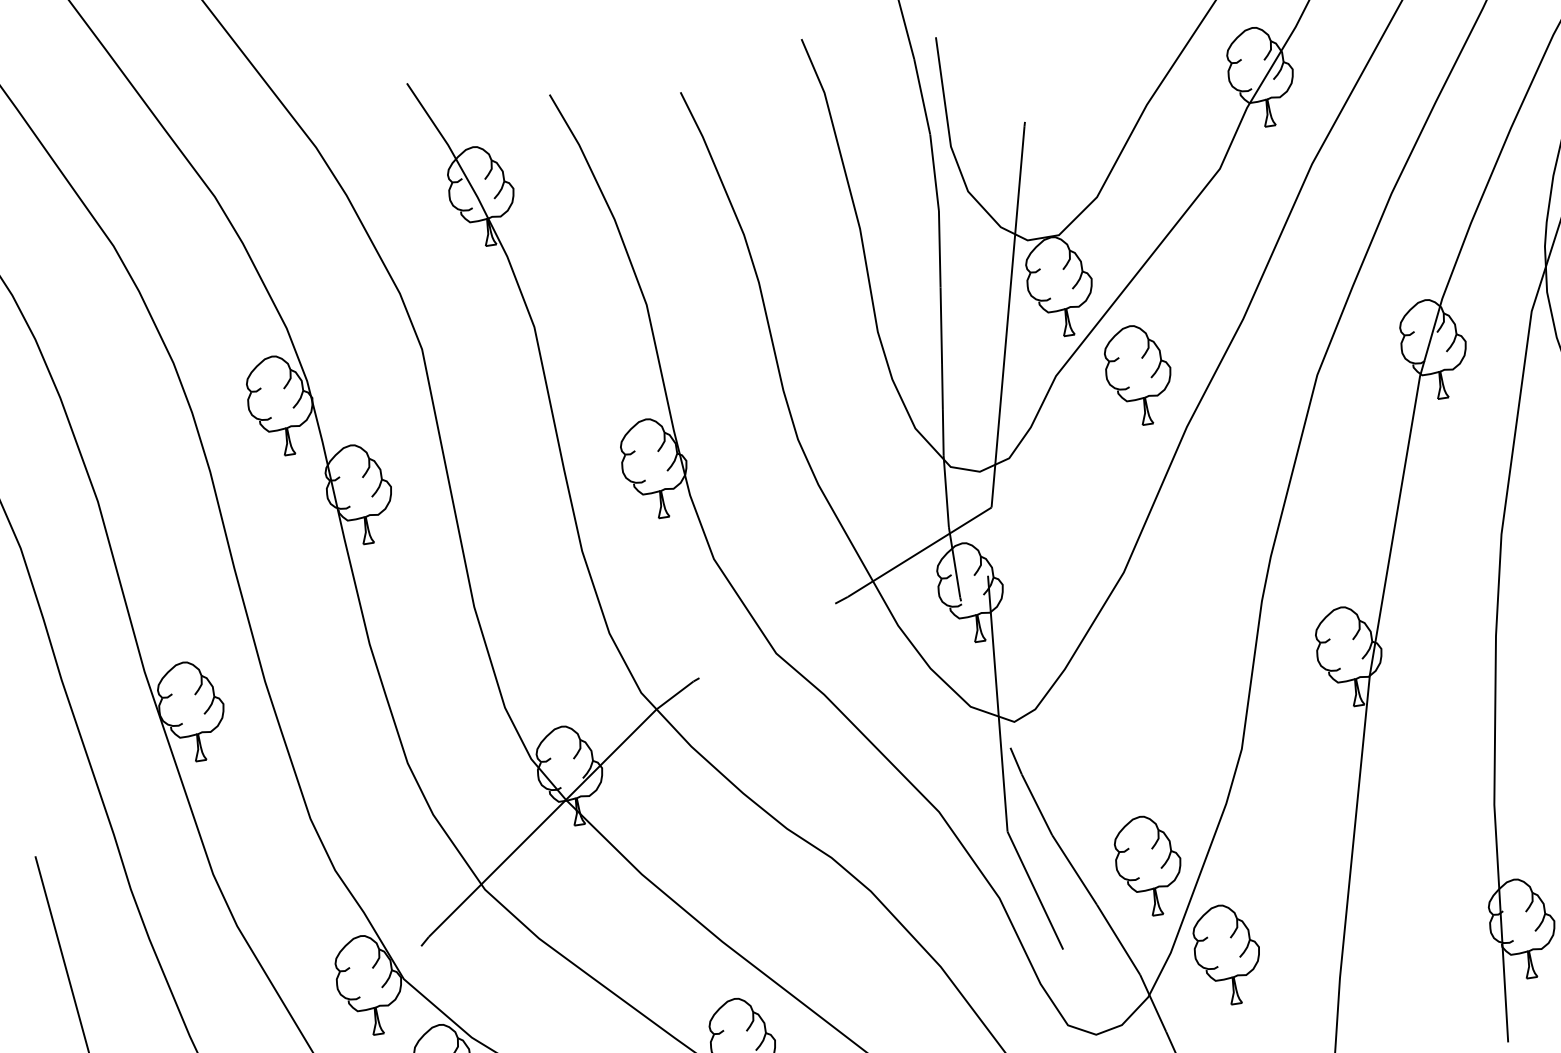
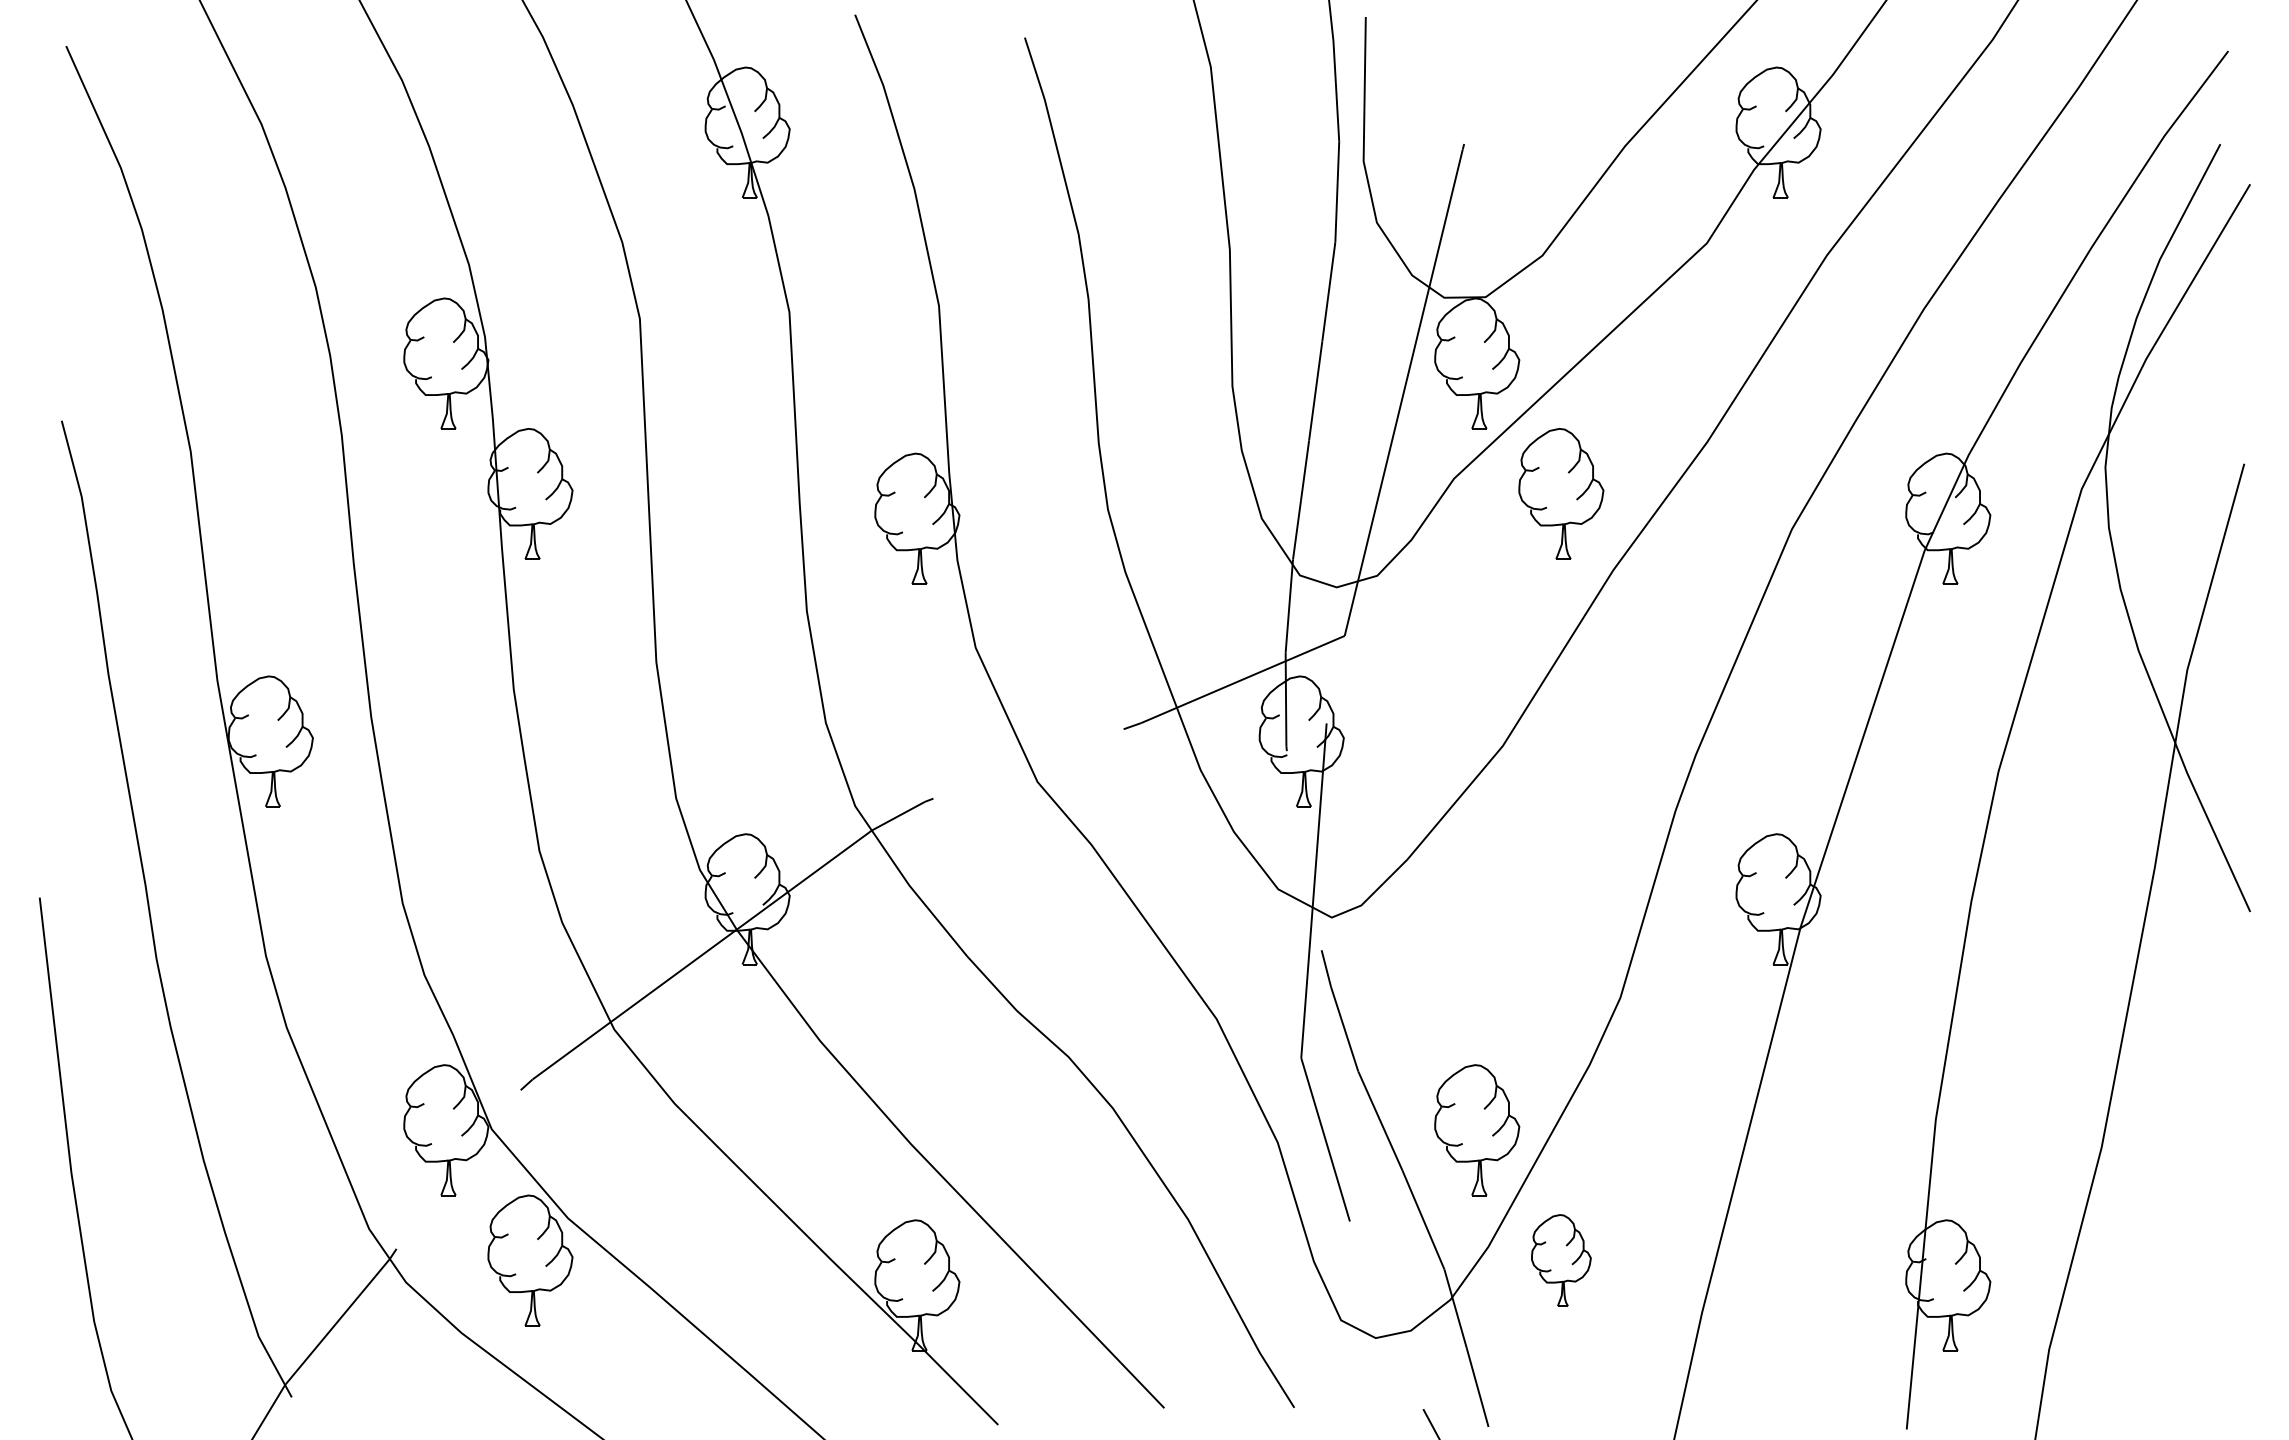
part: (1227, 954) -> (1561, 1260), size x0.7

